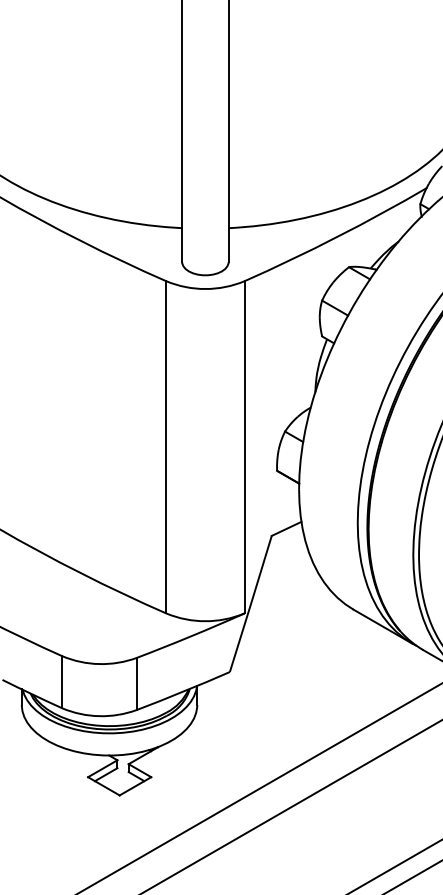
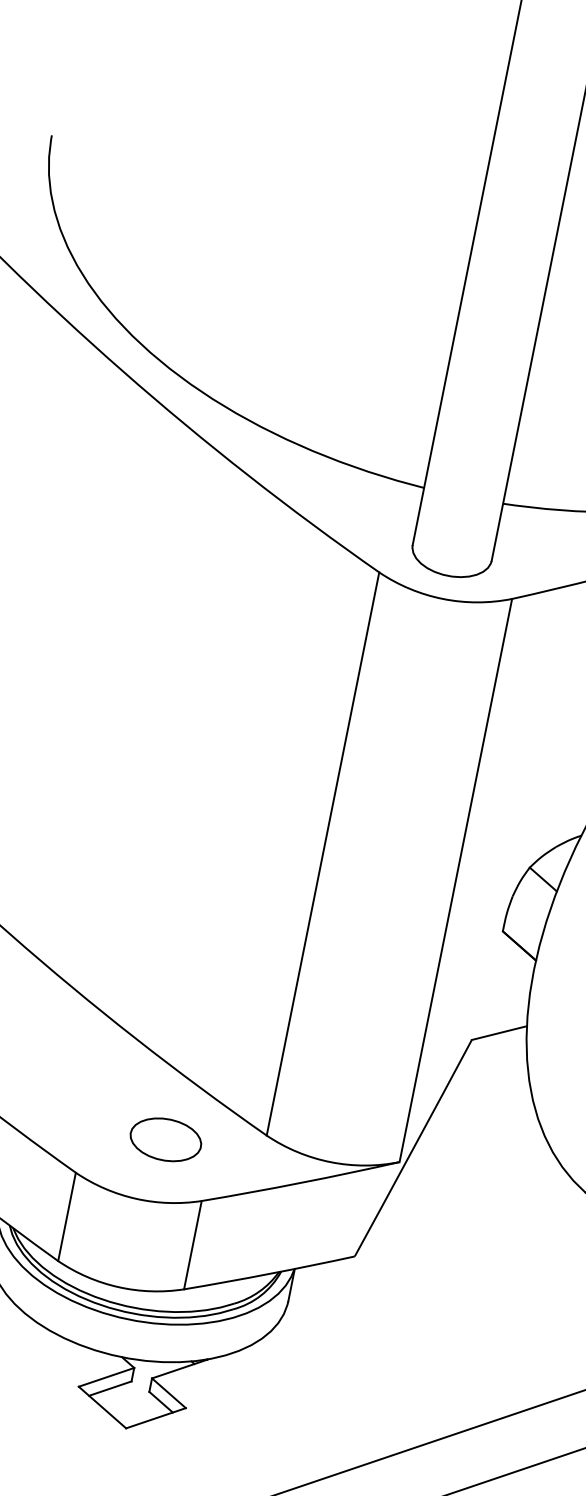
part: (109, 627) -> (165, 1140), added

